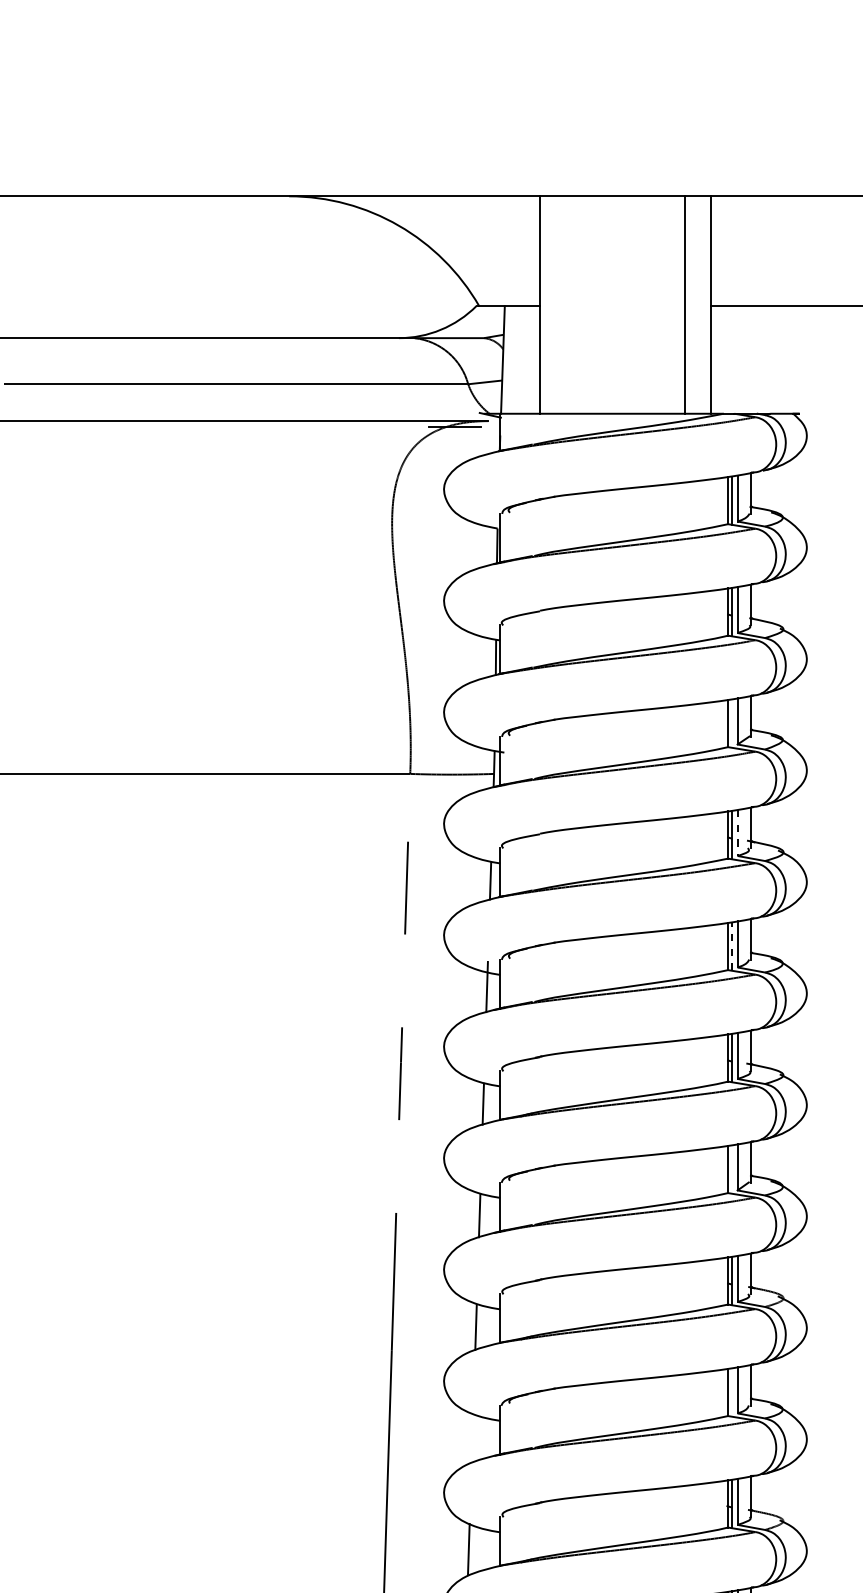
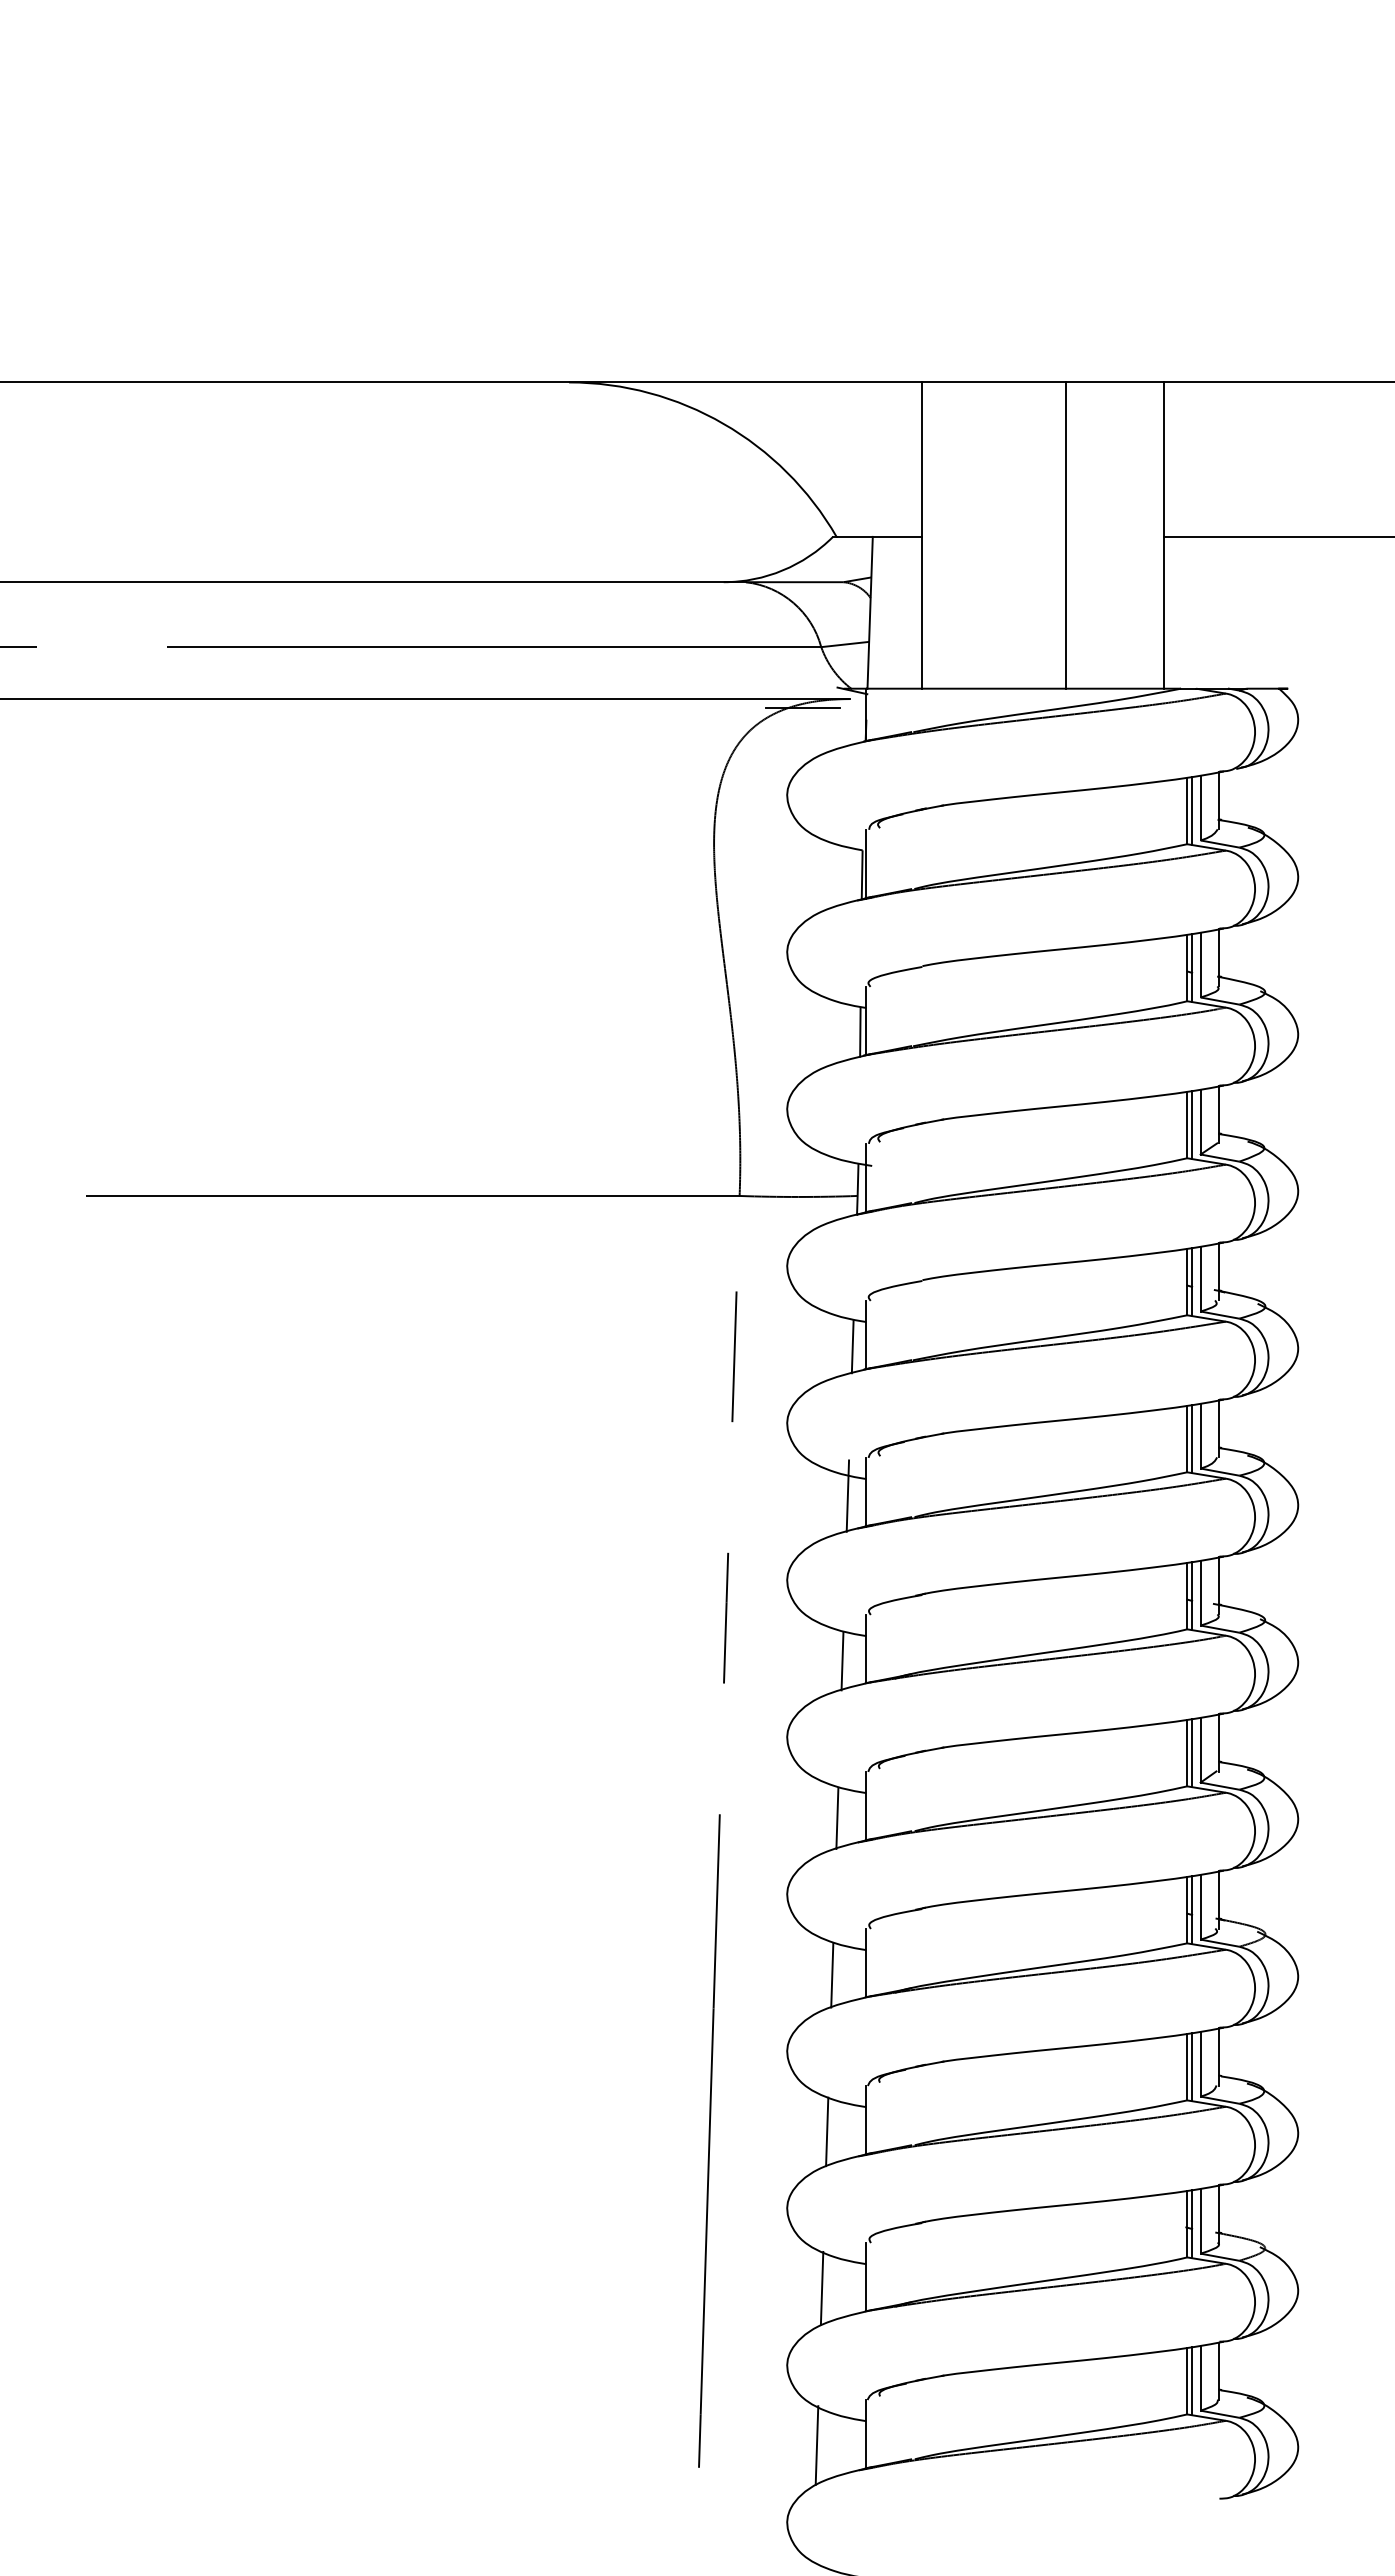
line: (684, 304) -> (1066, 535), moved
line: (731, 723) -> (1192, 1125), added
line: (737, 833) -> (1200, 1279), dashed -> solid
line: (731, 946) -> (1192, 1439), dashed -> solid
line: (731, 1169) -> (1192, 1753), added
line: (731, 1392) -> (1192, 2067), added
line: (472, 1438) -> (827, 2131), added

